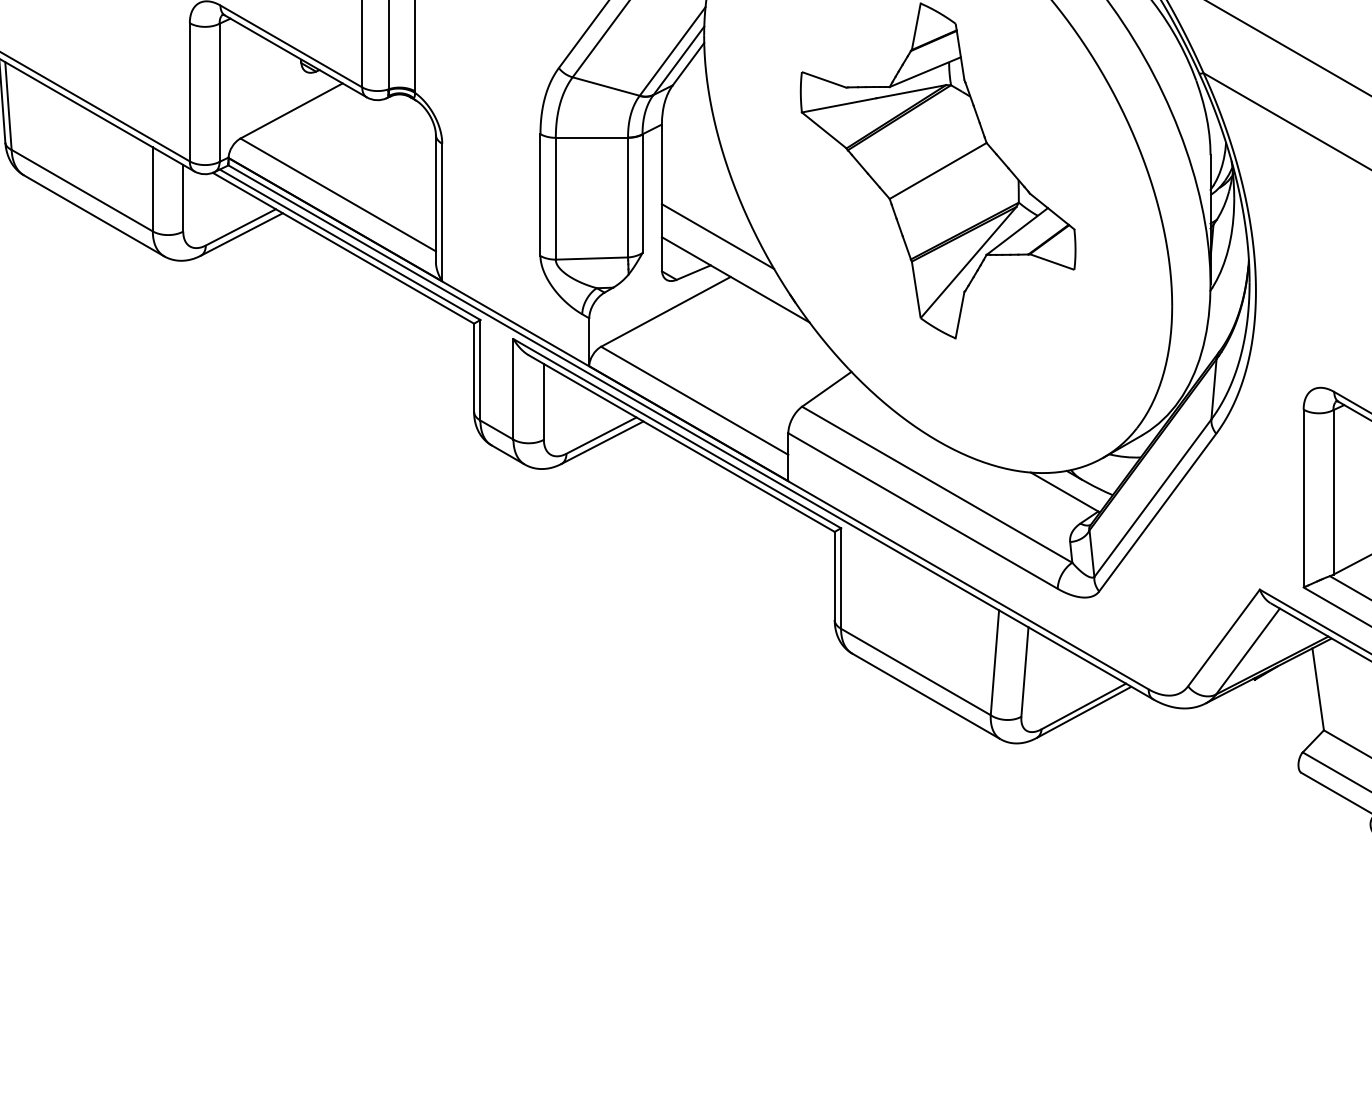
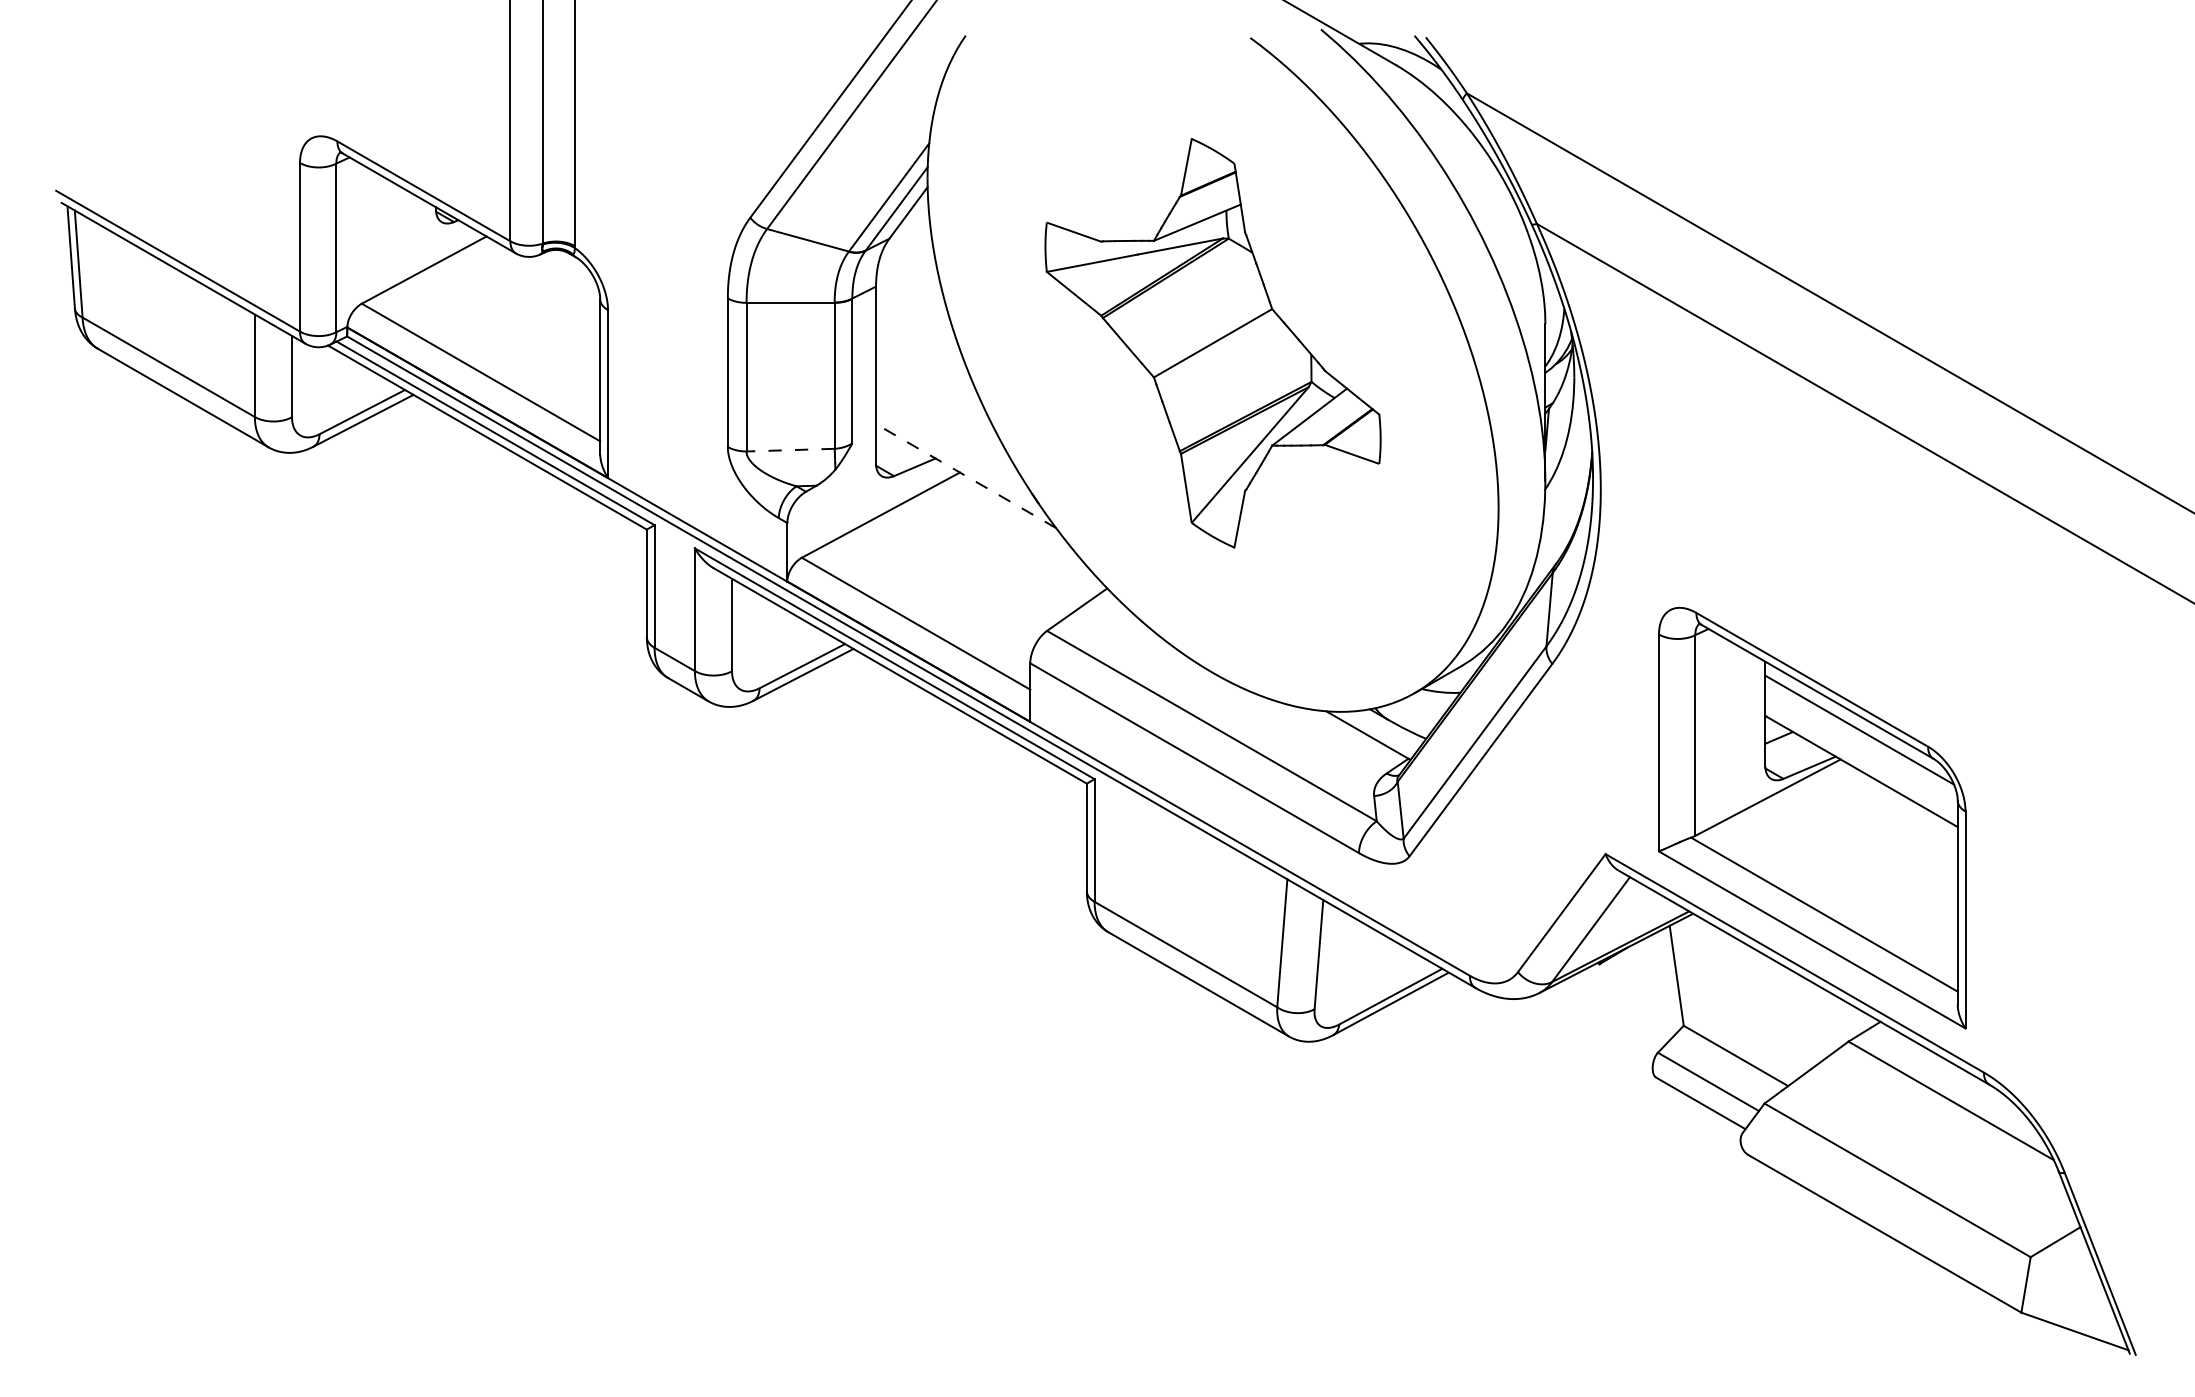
line: (718, 235) -> (944, 422), removed
line: (591, 258) -> (790, 450), solid -> dashed
line: (735, 279) -> (965, 475), solid -> dashed

